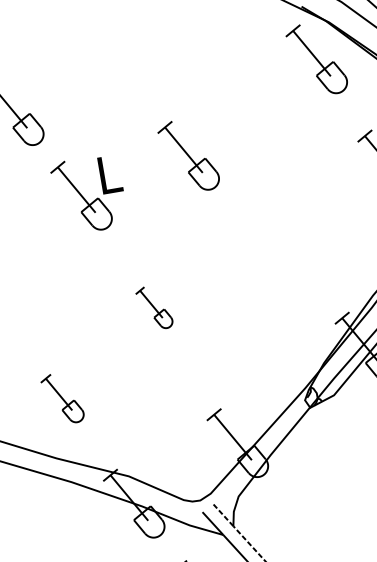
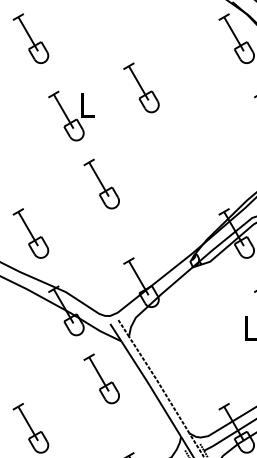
part: (89, 193) -> (71, 115), moved
part: (154, 307) -> (101, 183), size x1.67
part: (62, 398) -> (30, 233), size x1.43

